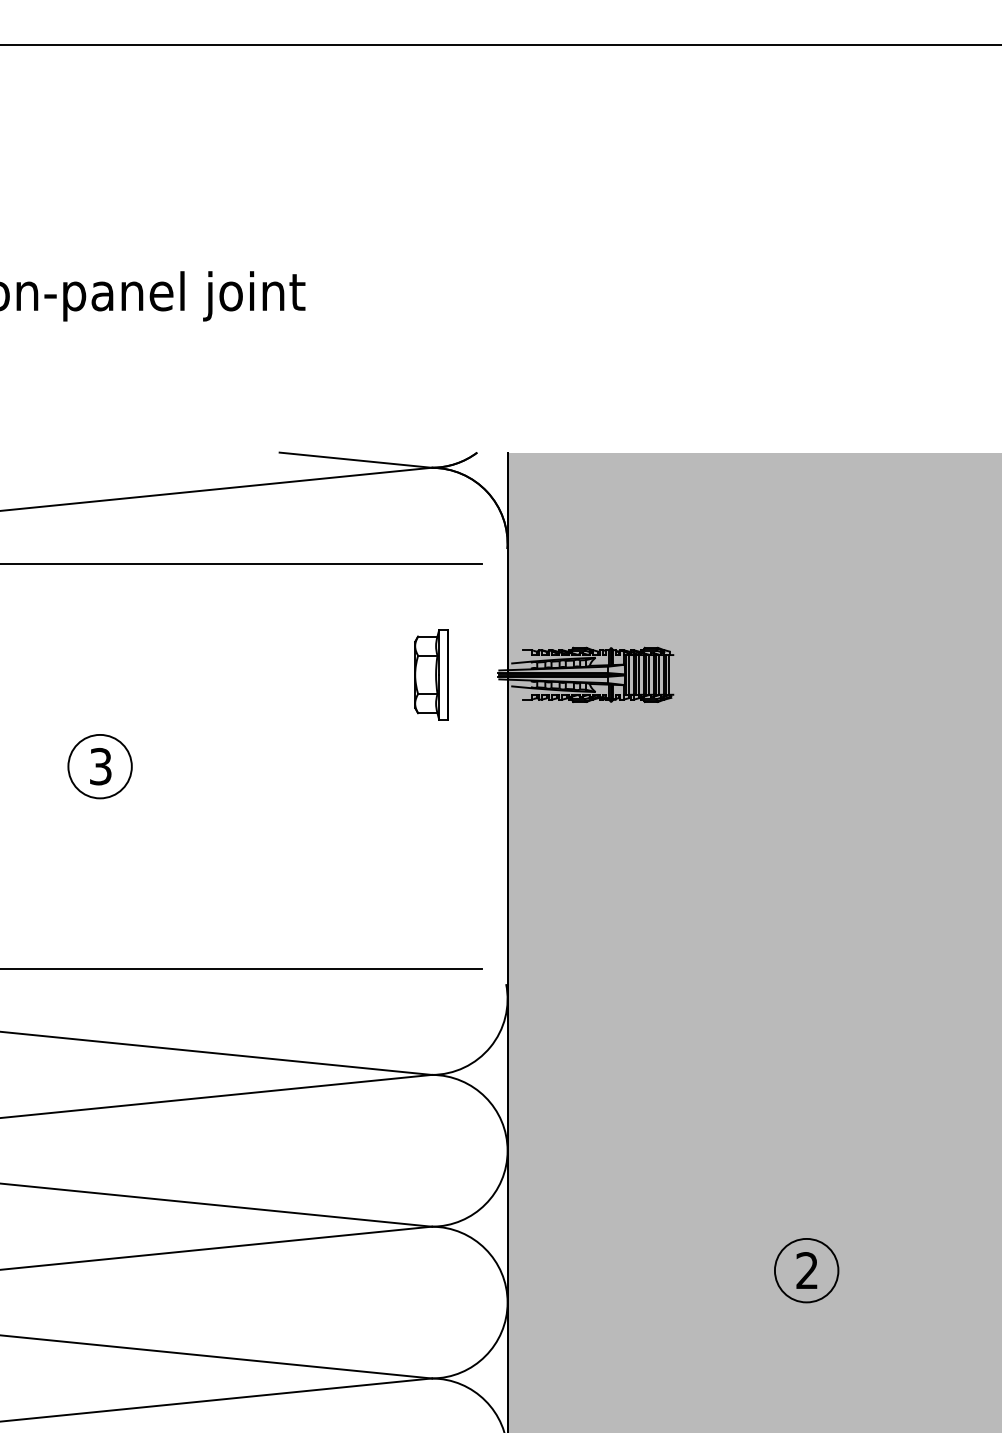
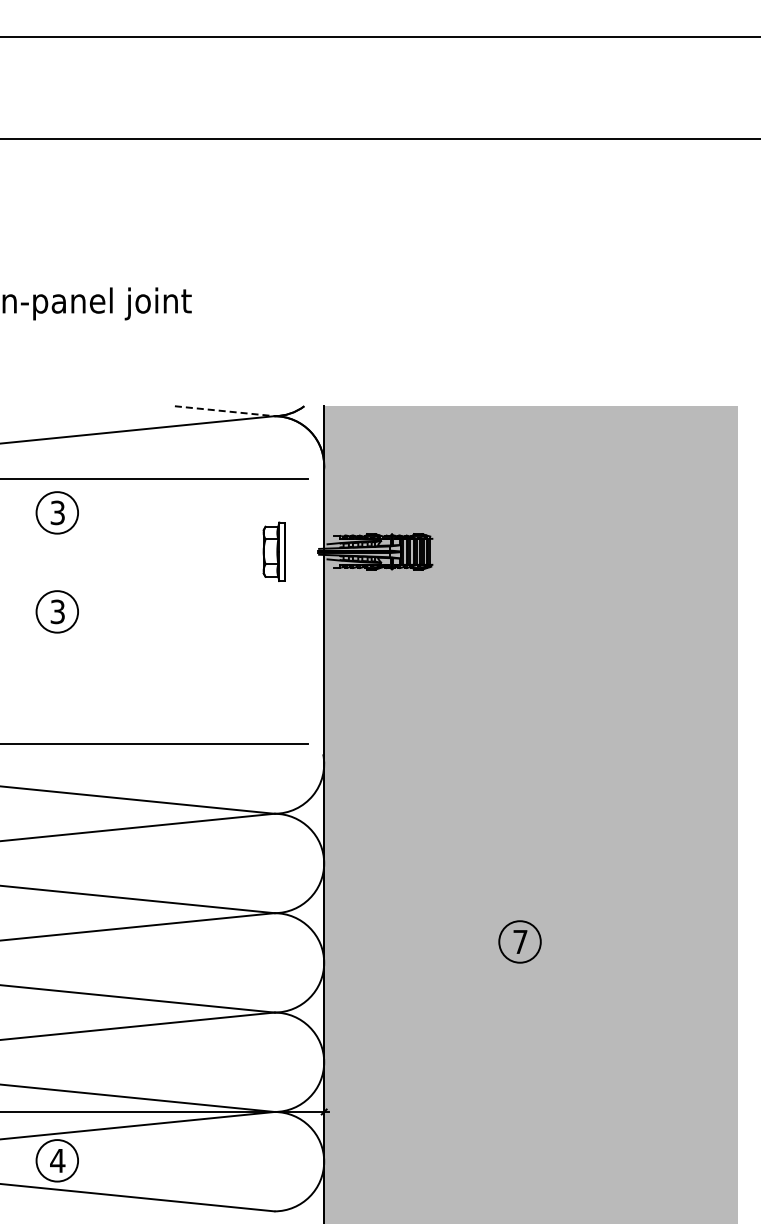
line: (356, 460) -> (225, 411), solid -> dashed
part: (98, 614) -> (56, 512), added
text: (807, 1269) -> (520, 941), 2 -> 7

